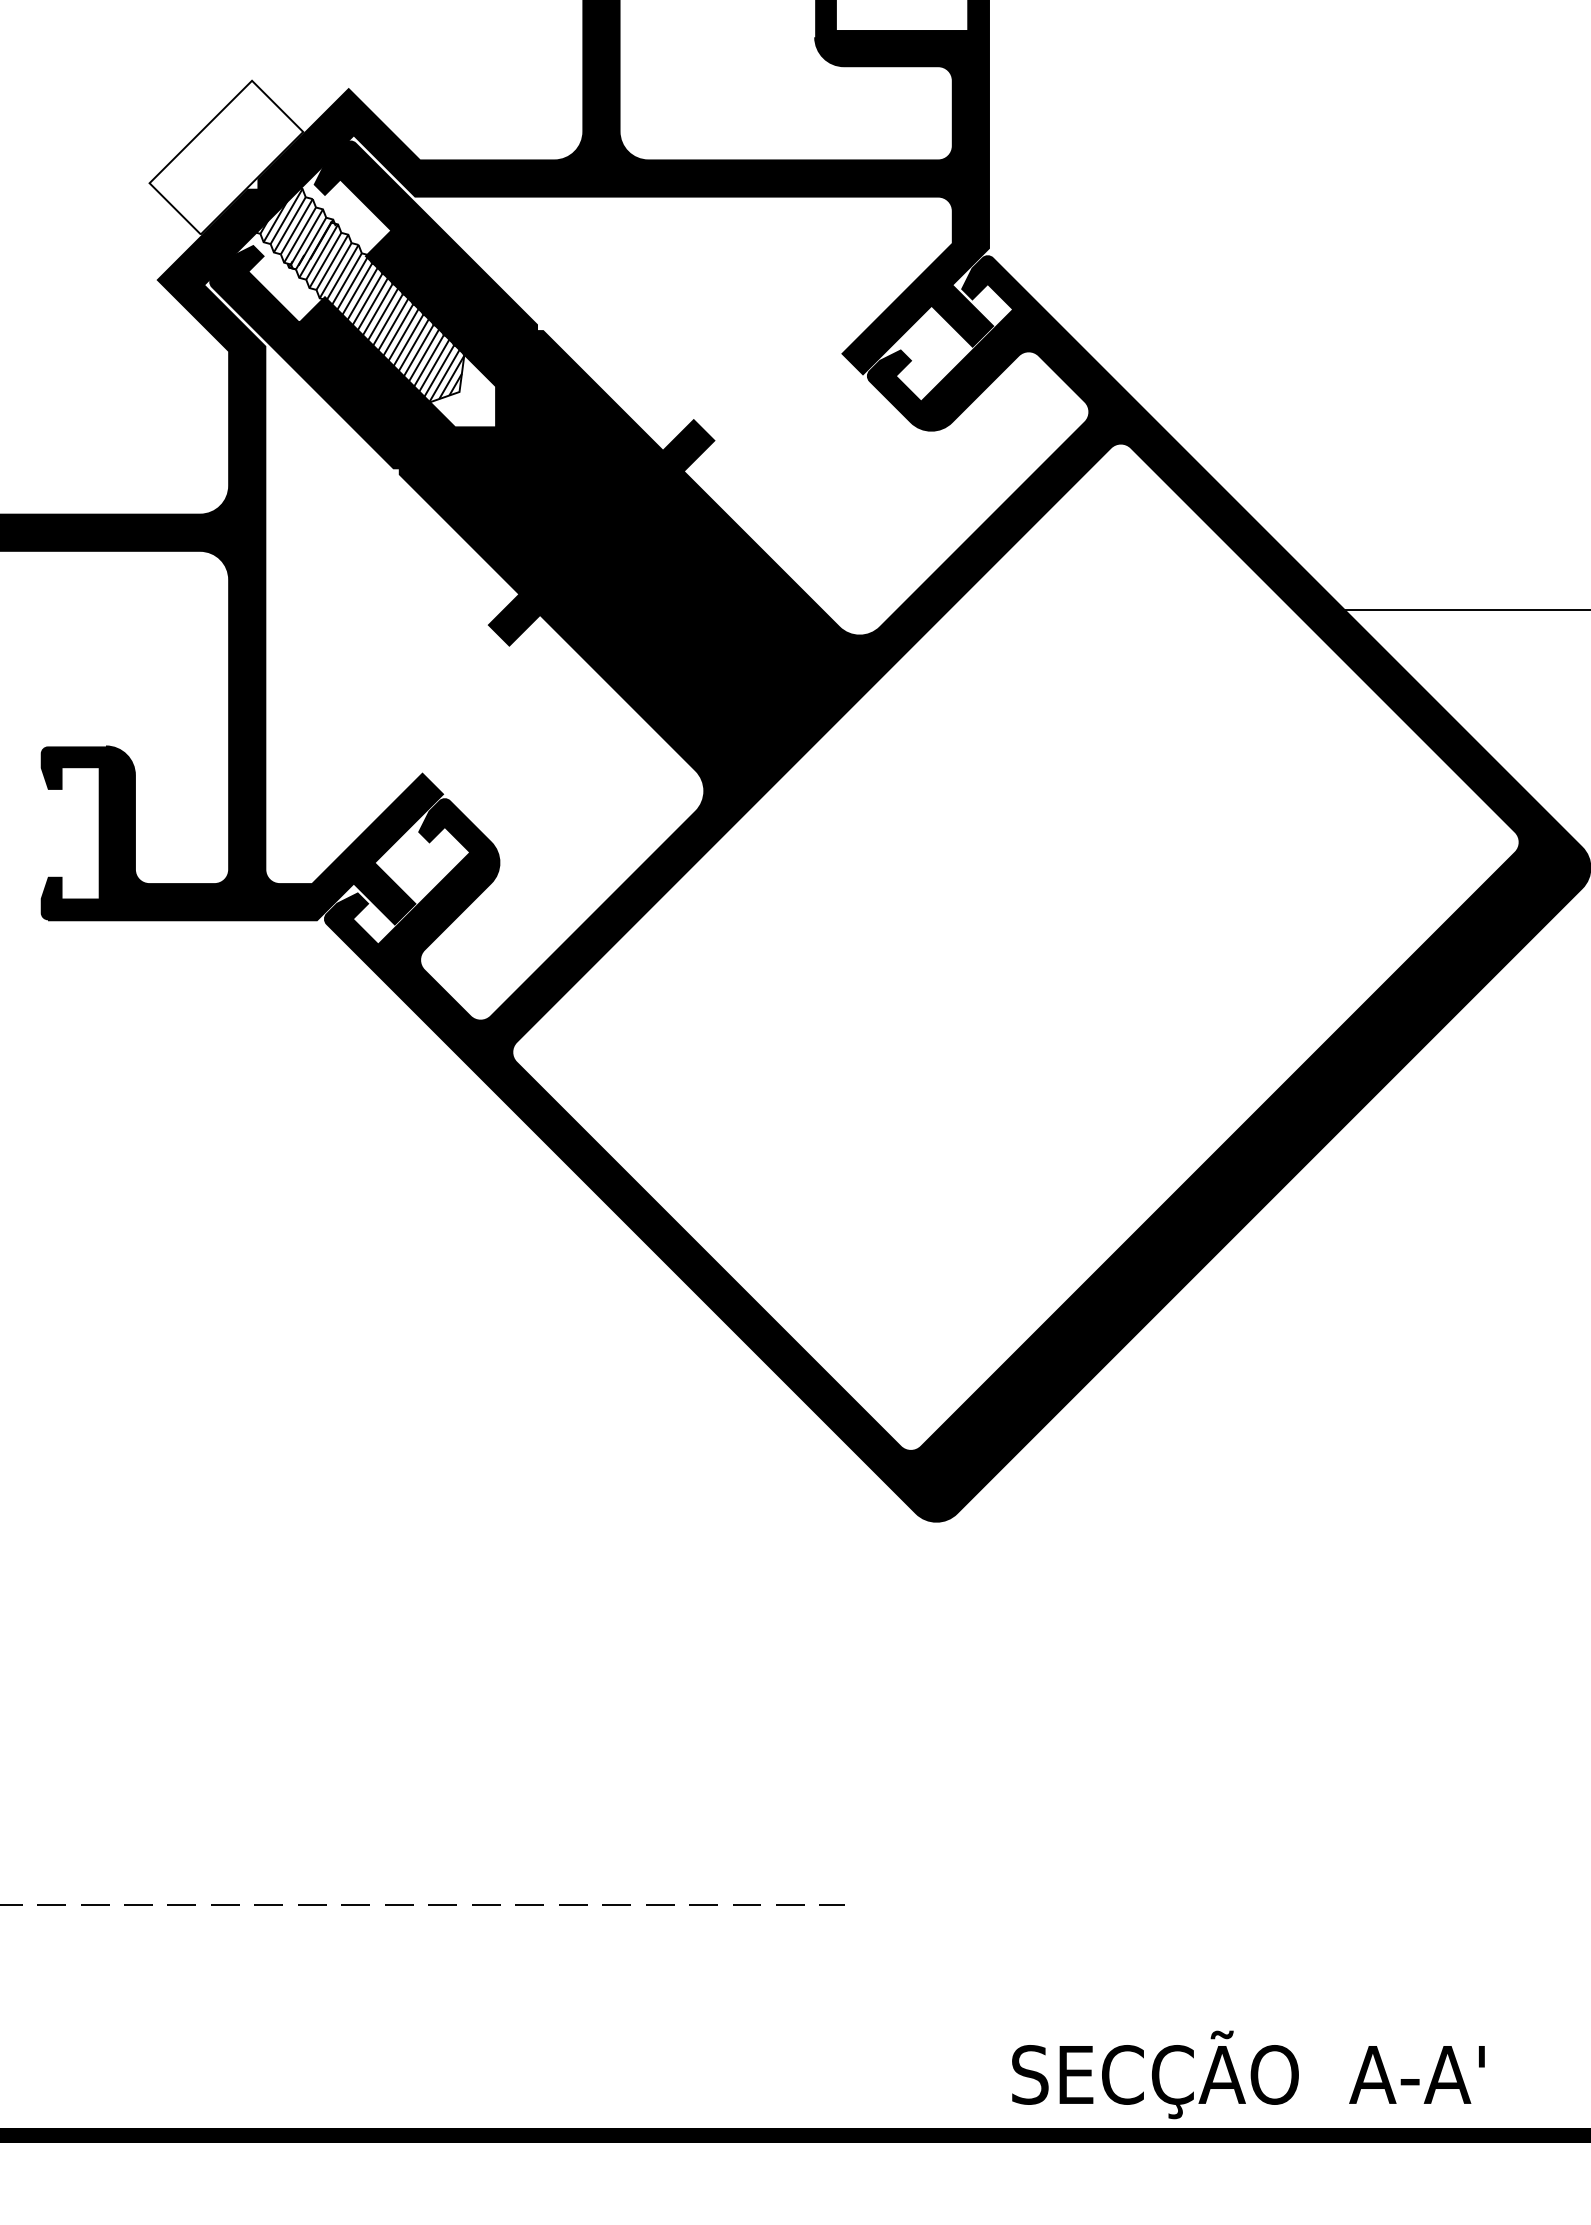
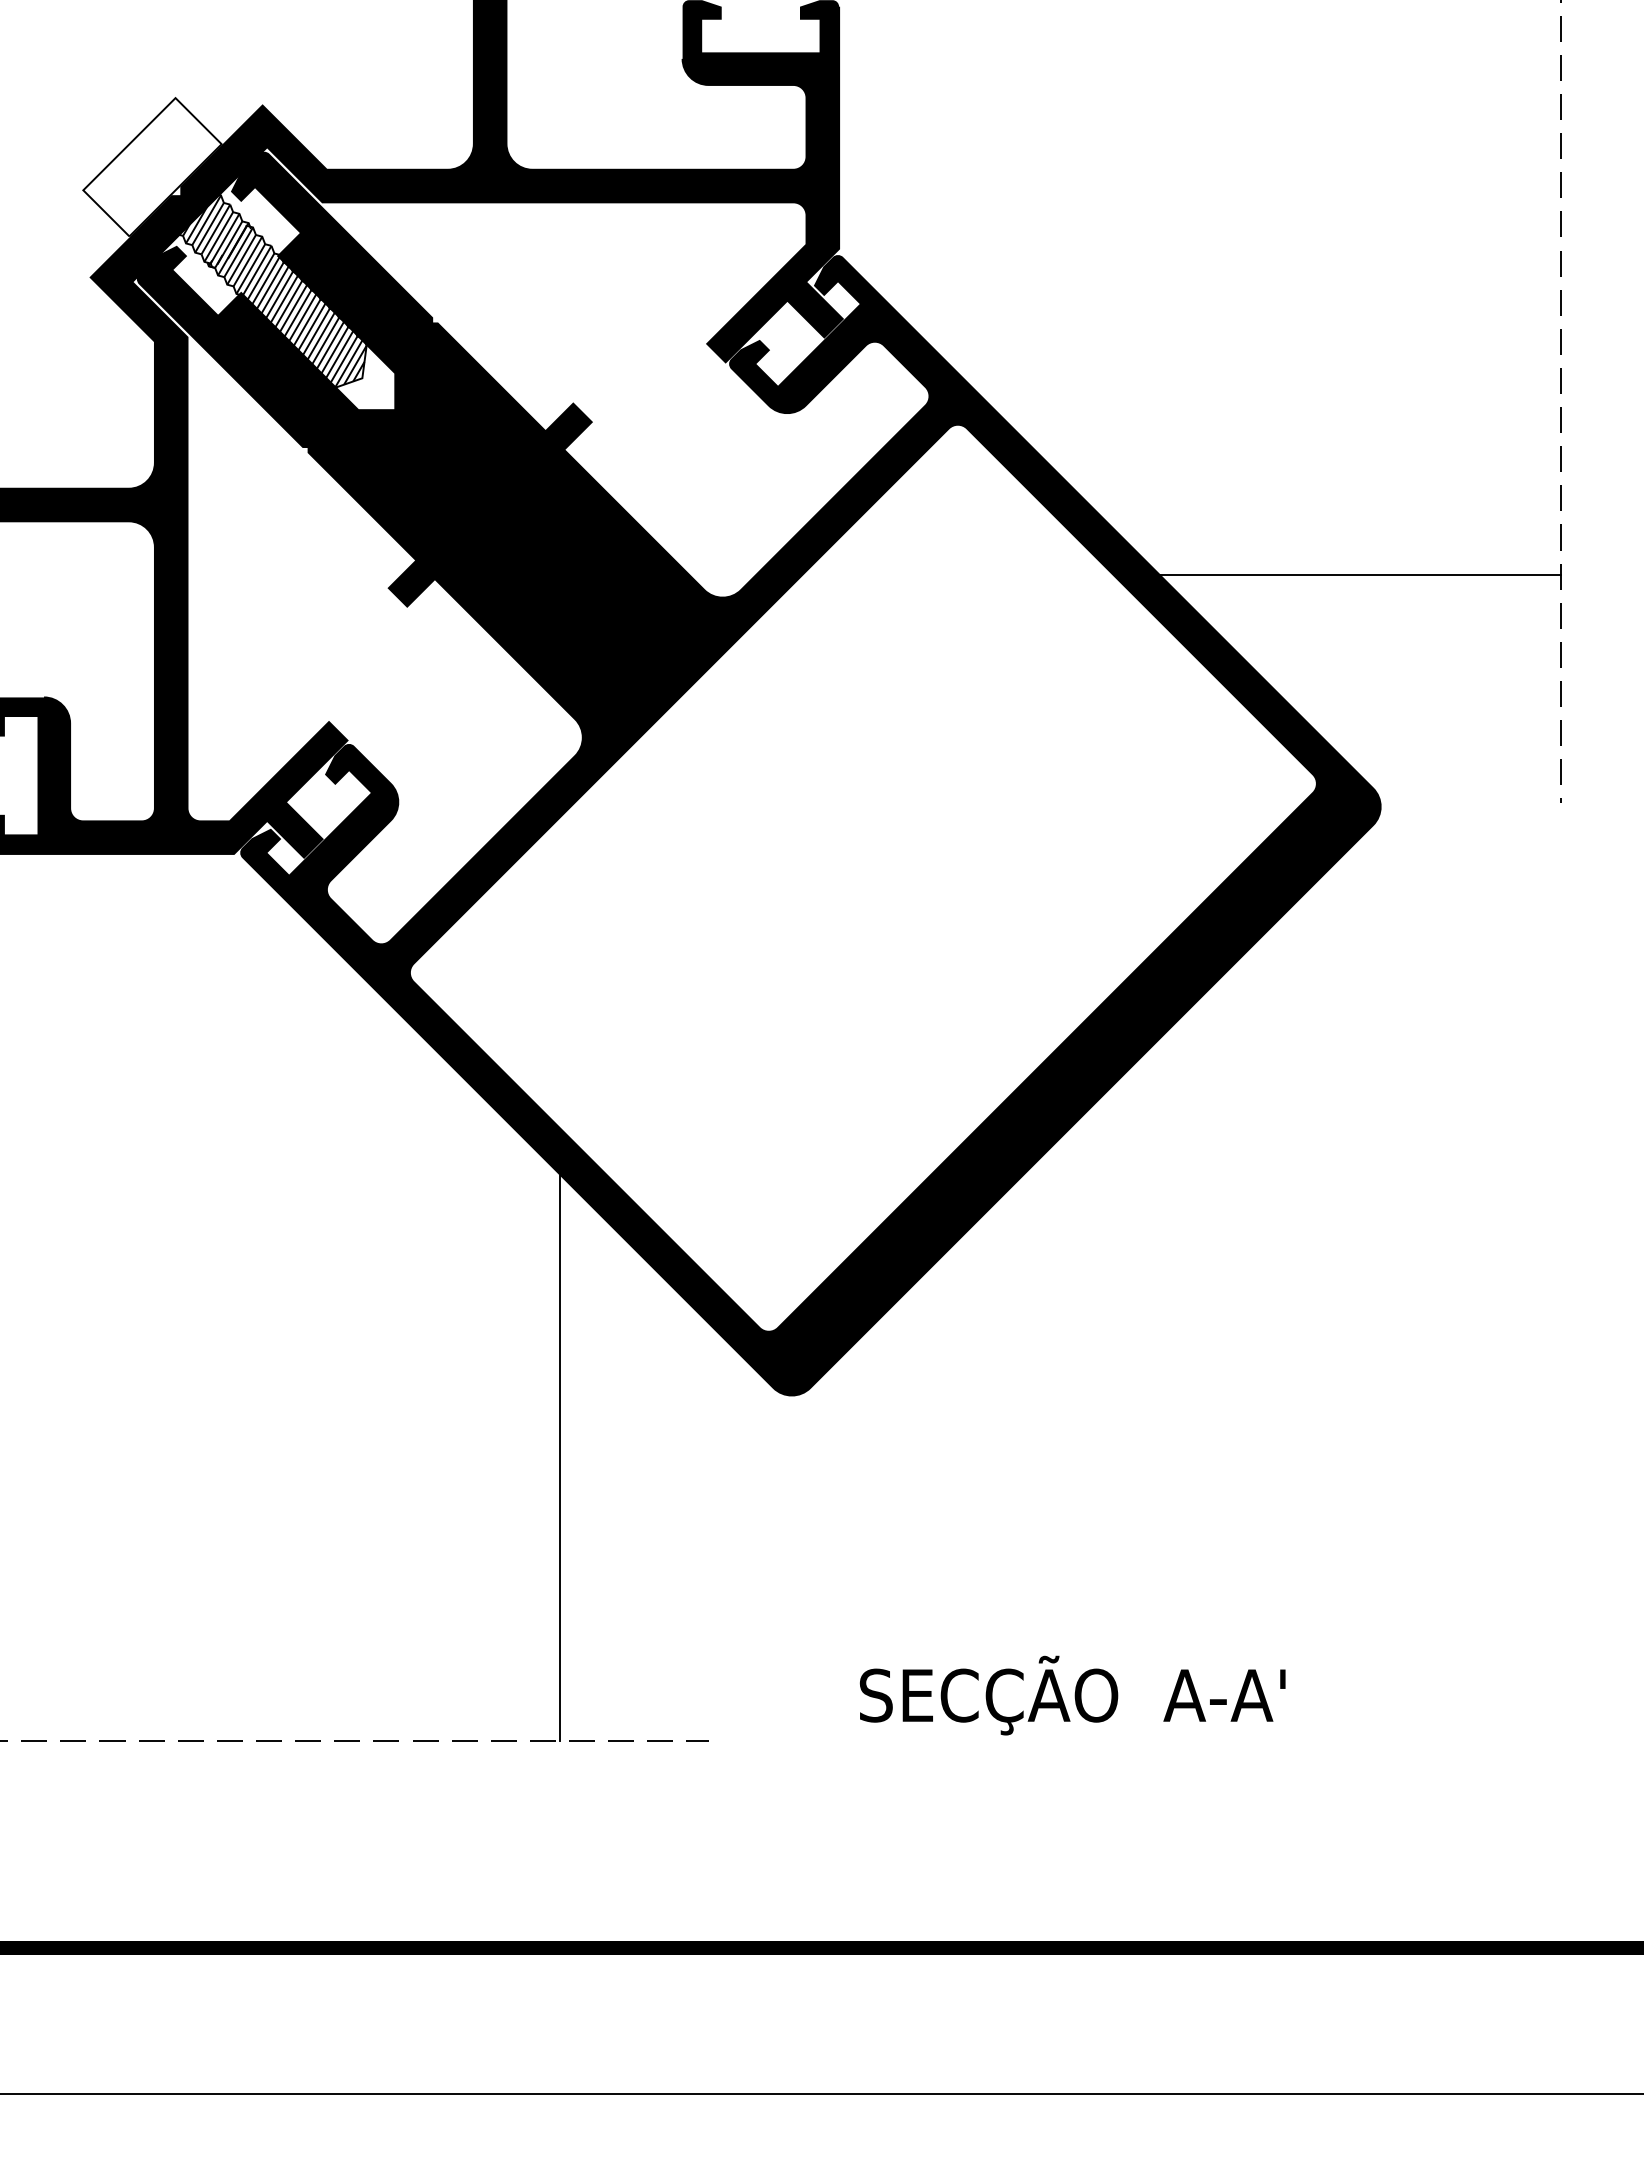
line: (678, 1590) -> (559, 1457), added
text: (1248, 2074) -> (1072, 1695), moved

